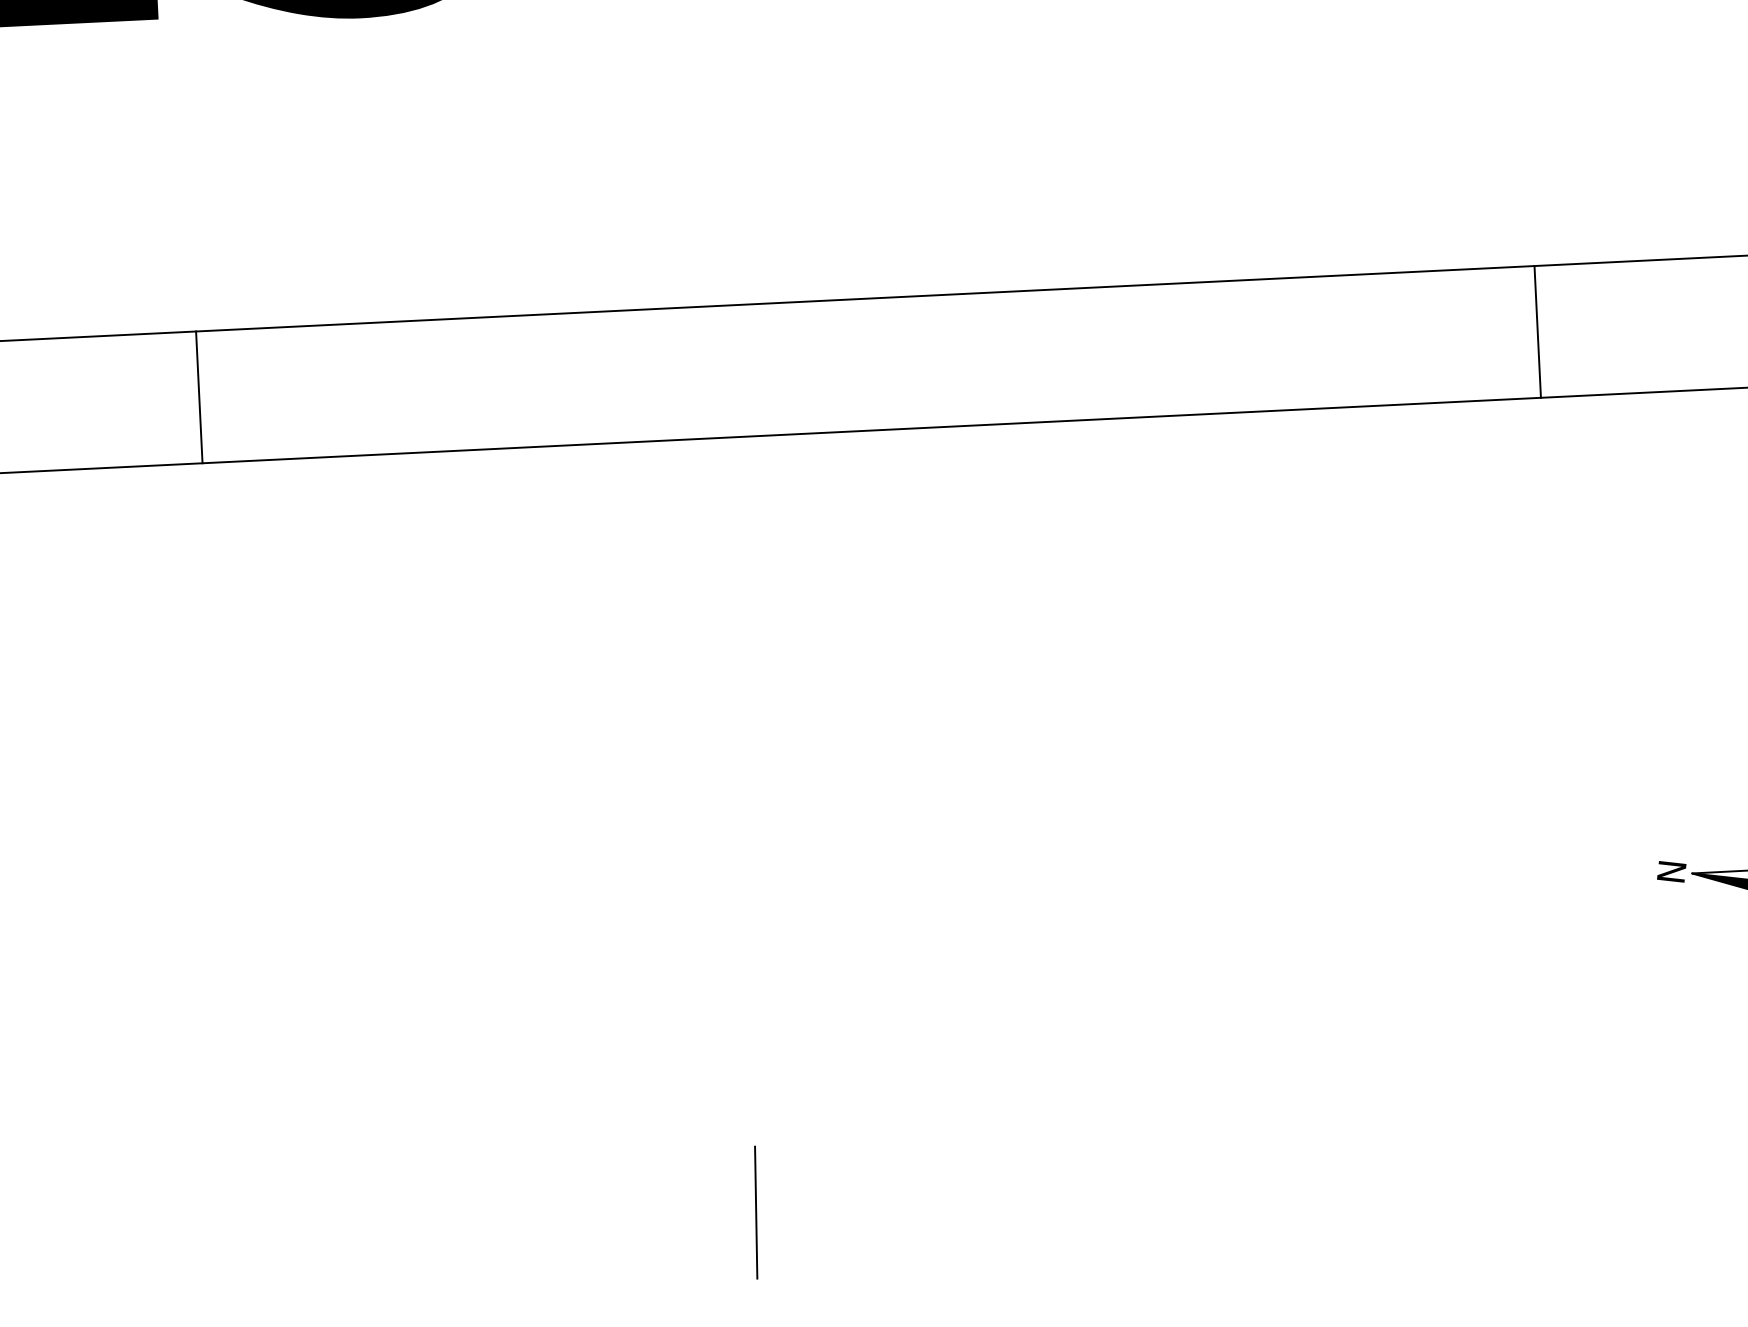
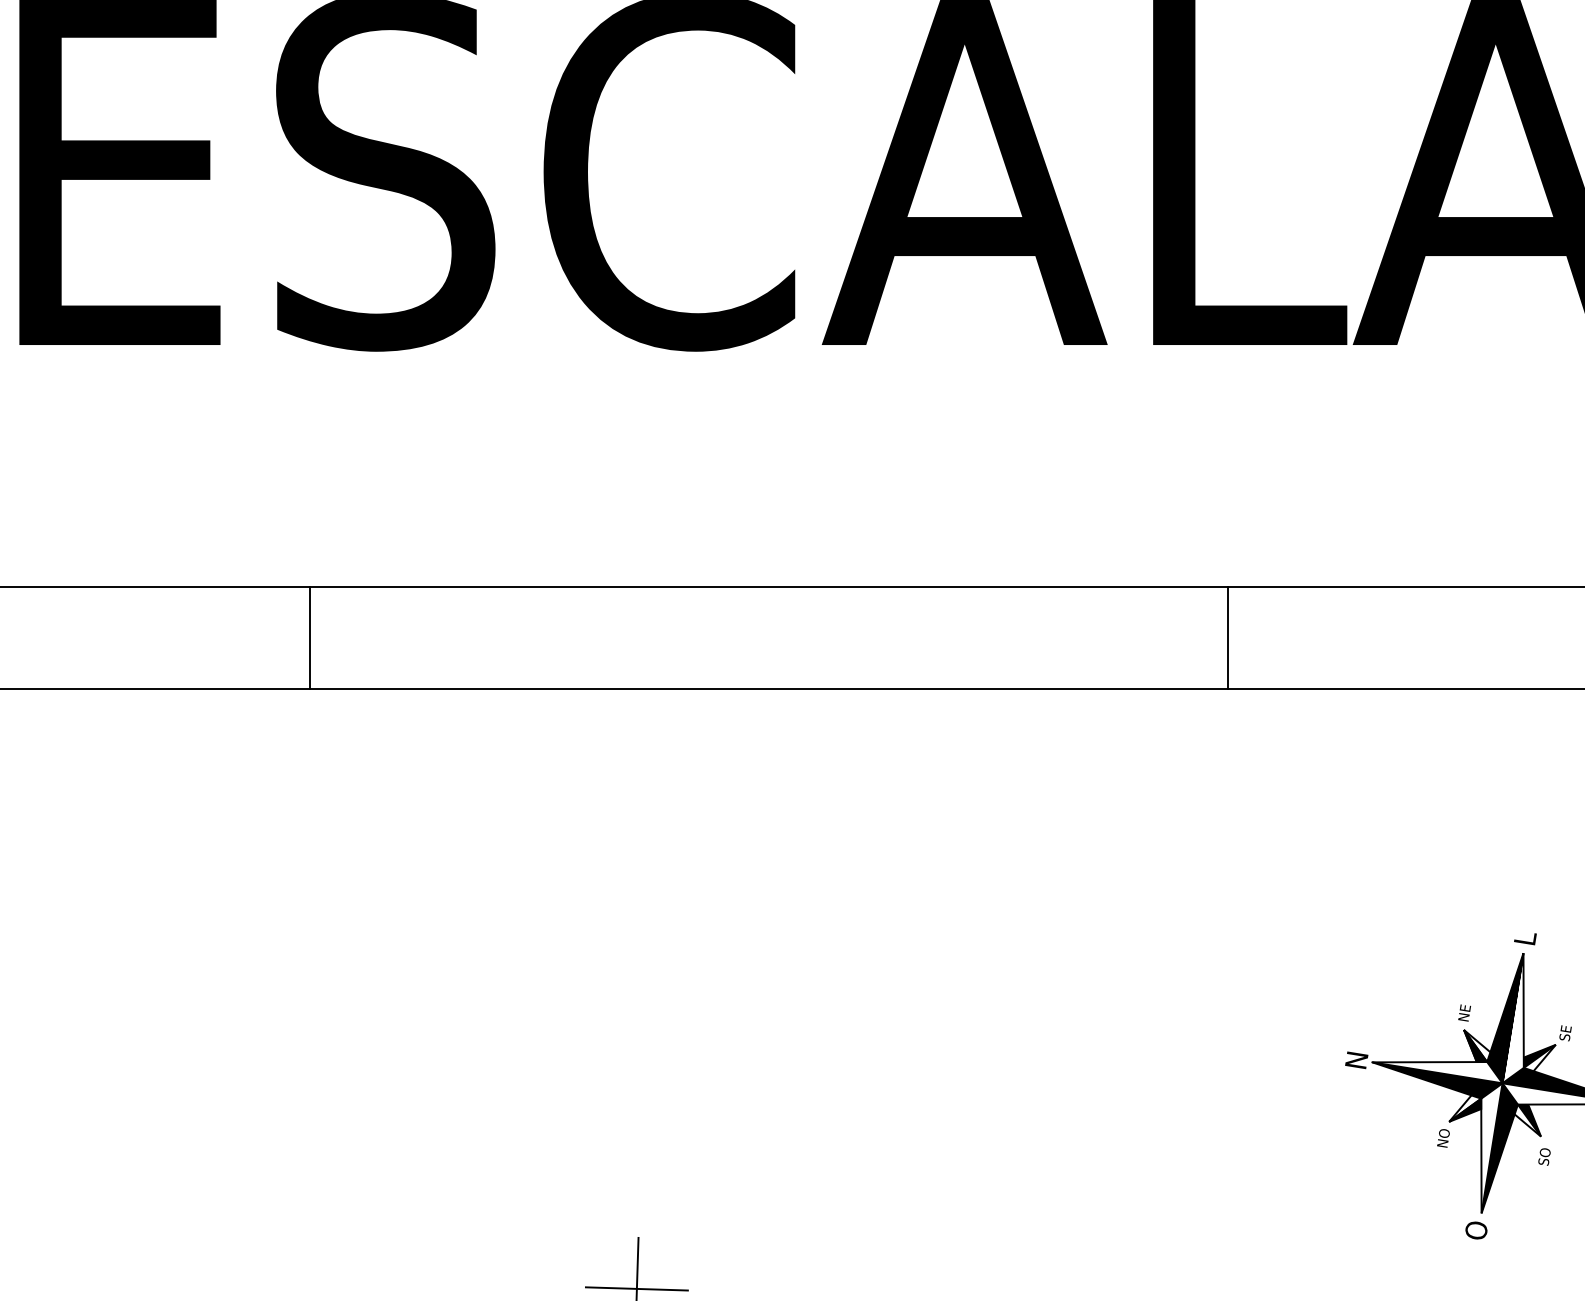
line: (1537, 332) -> (1227, 638), moved
line: (199, 397) -> (309, 638), moved
line: (755, 1212) -> (636, 1288), added

